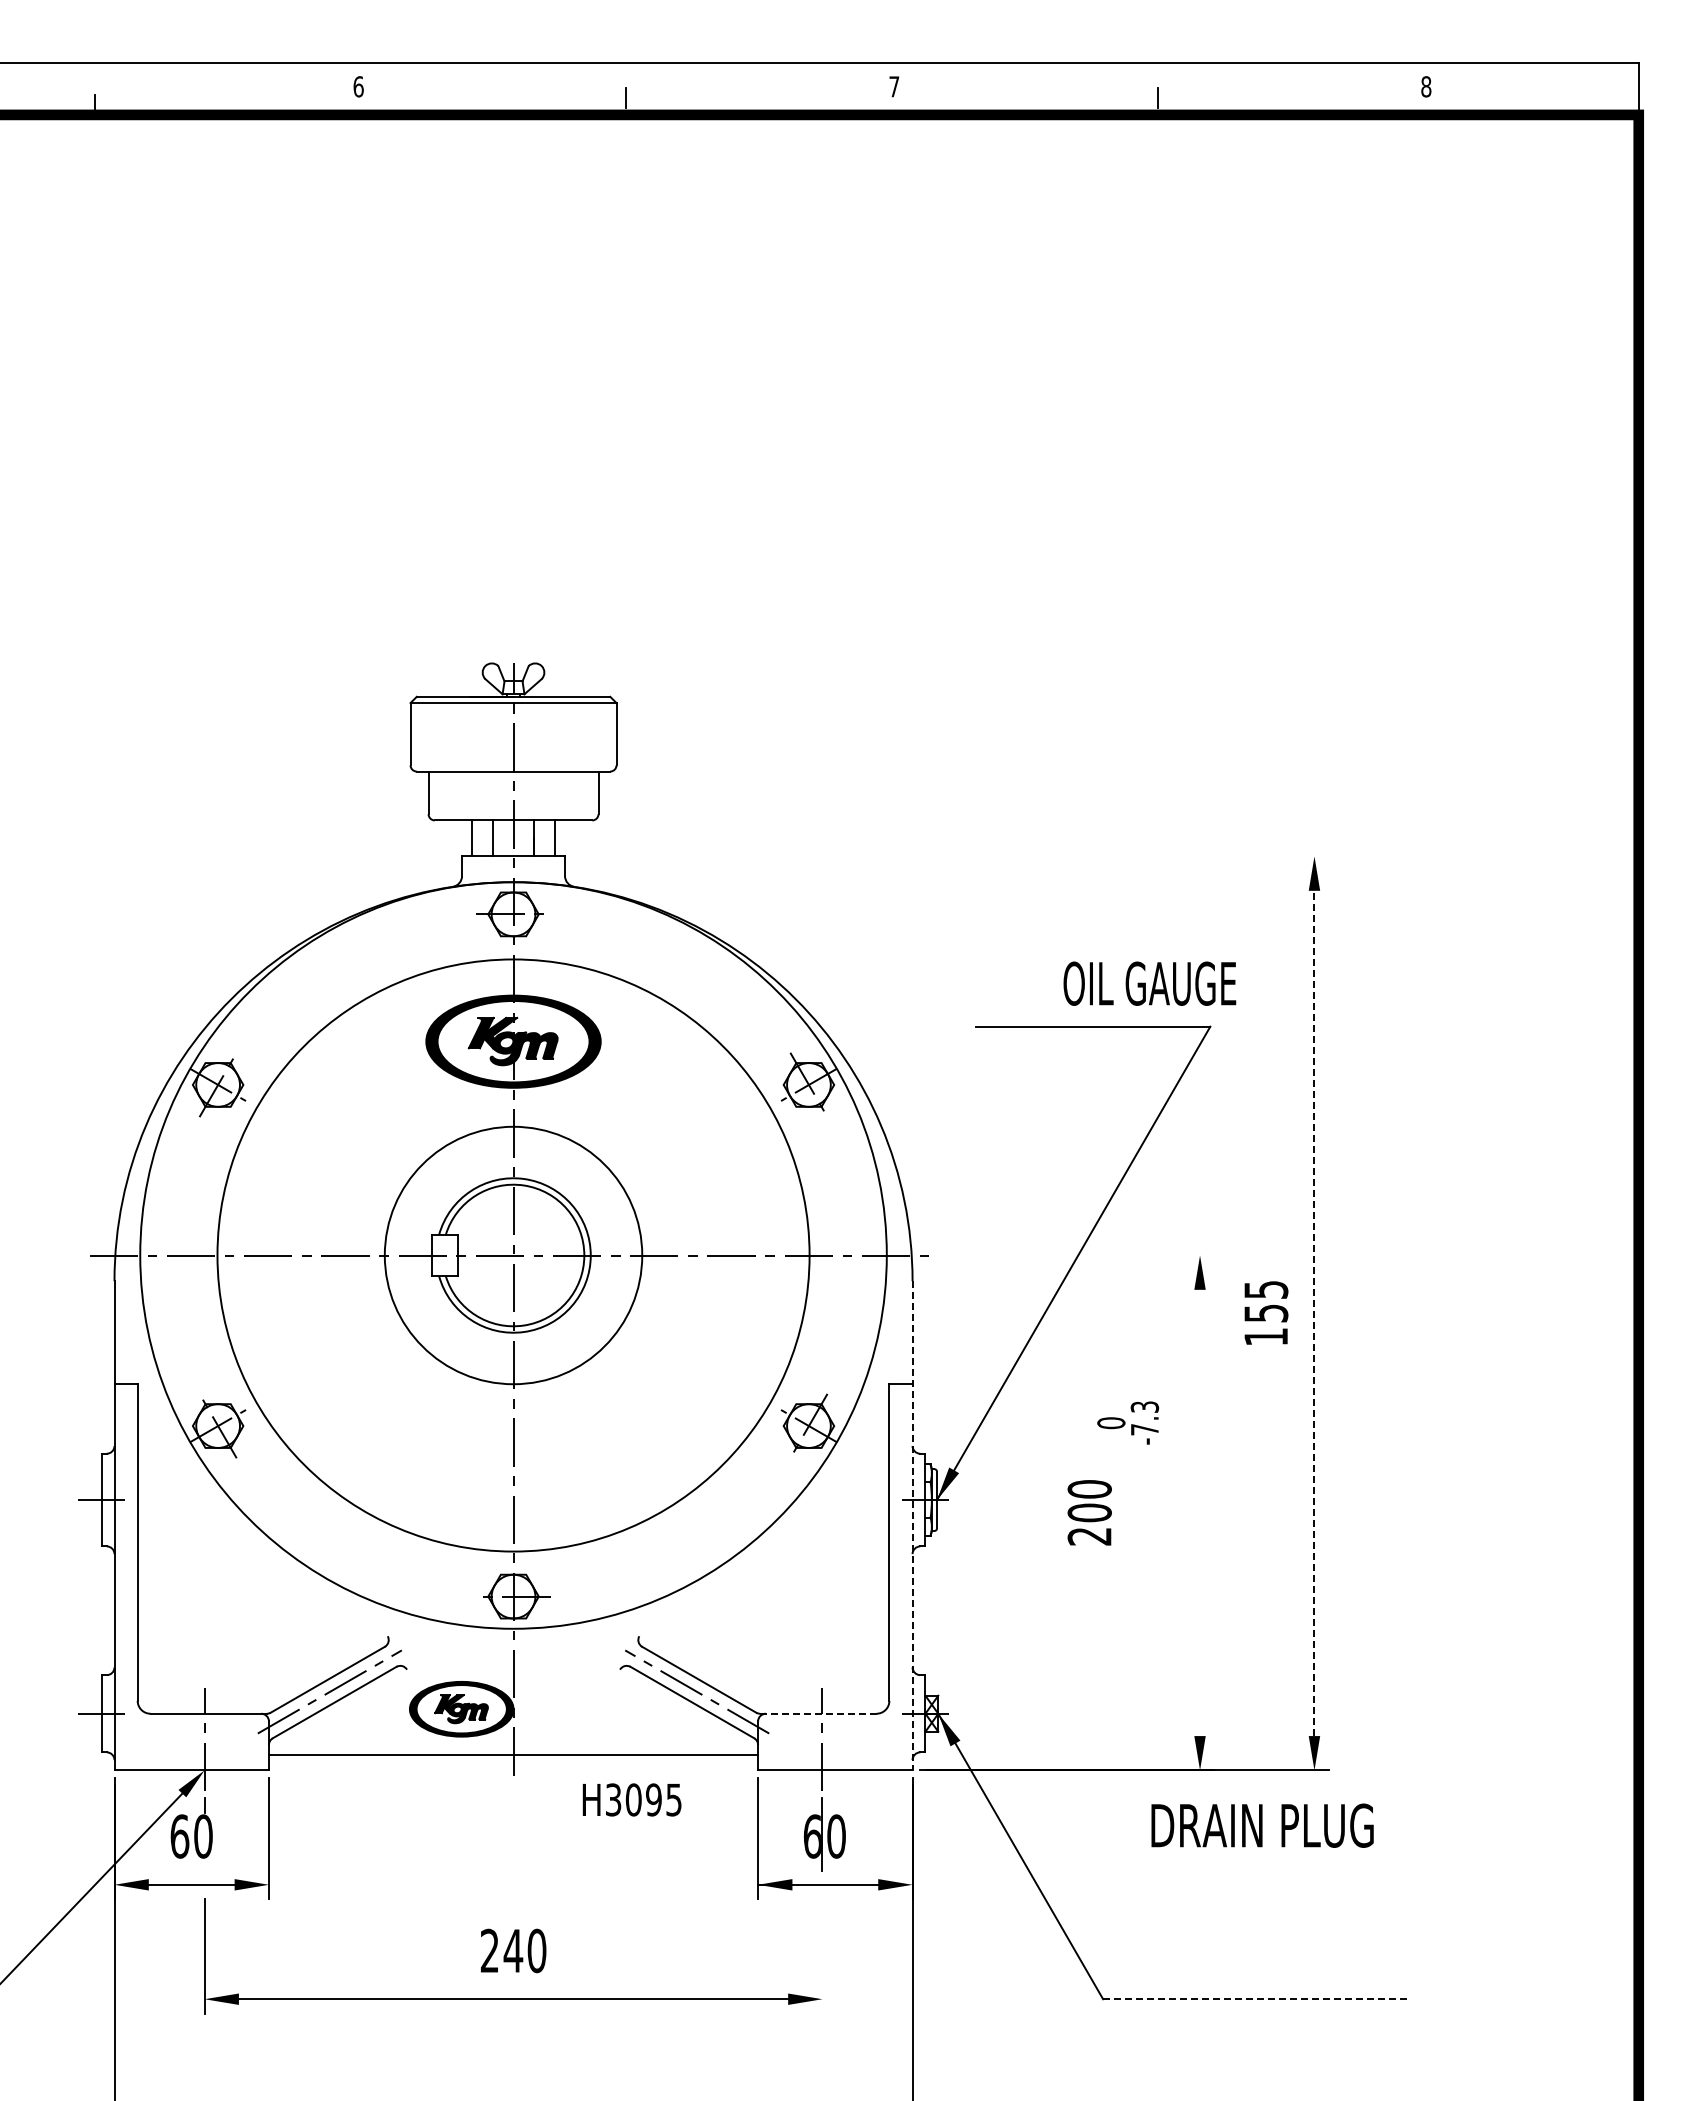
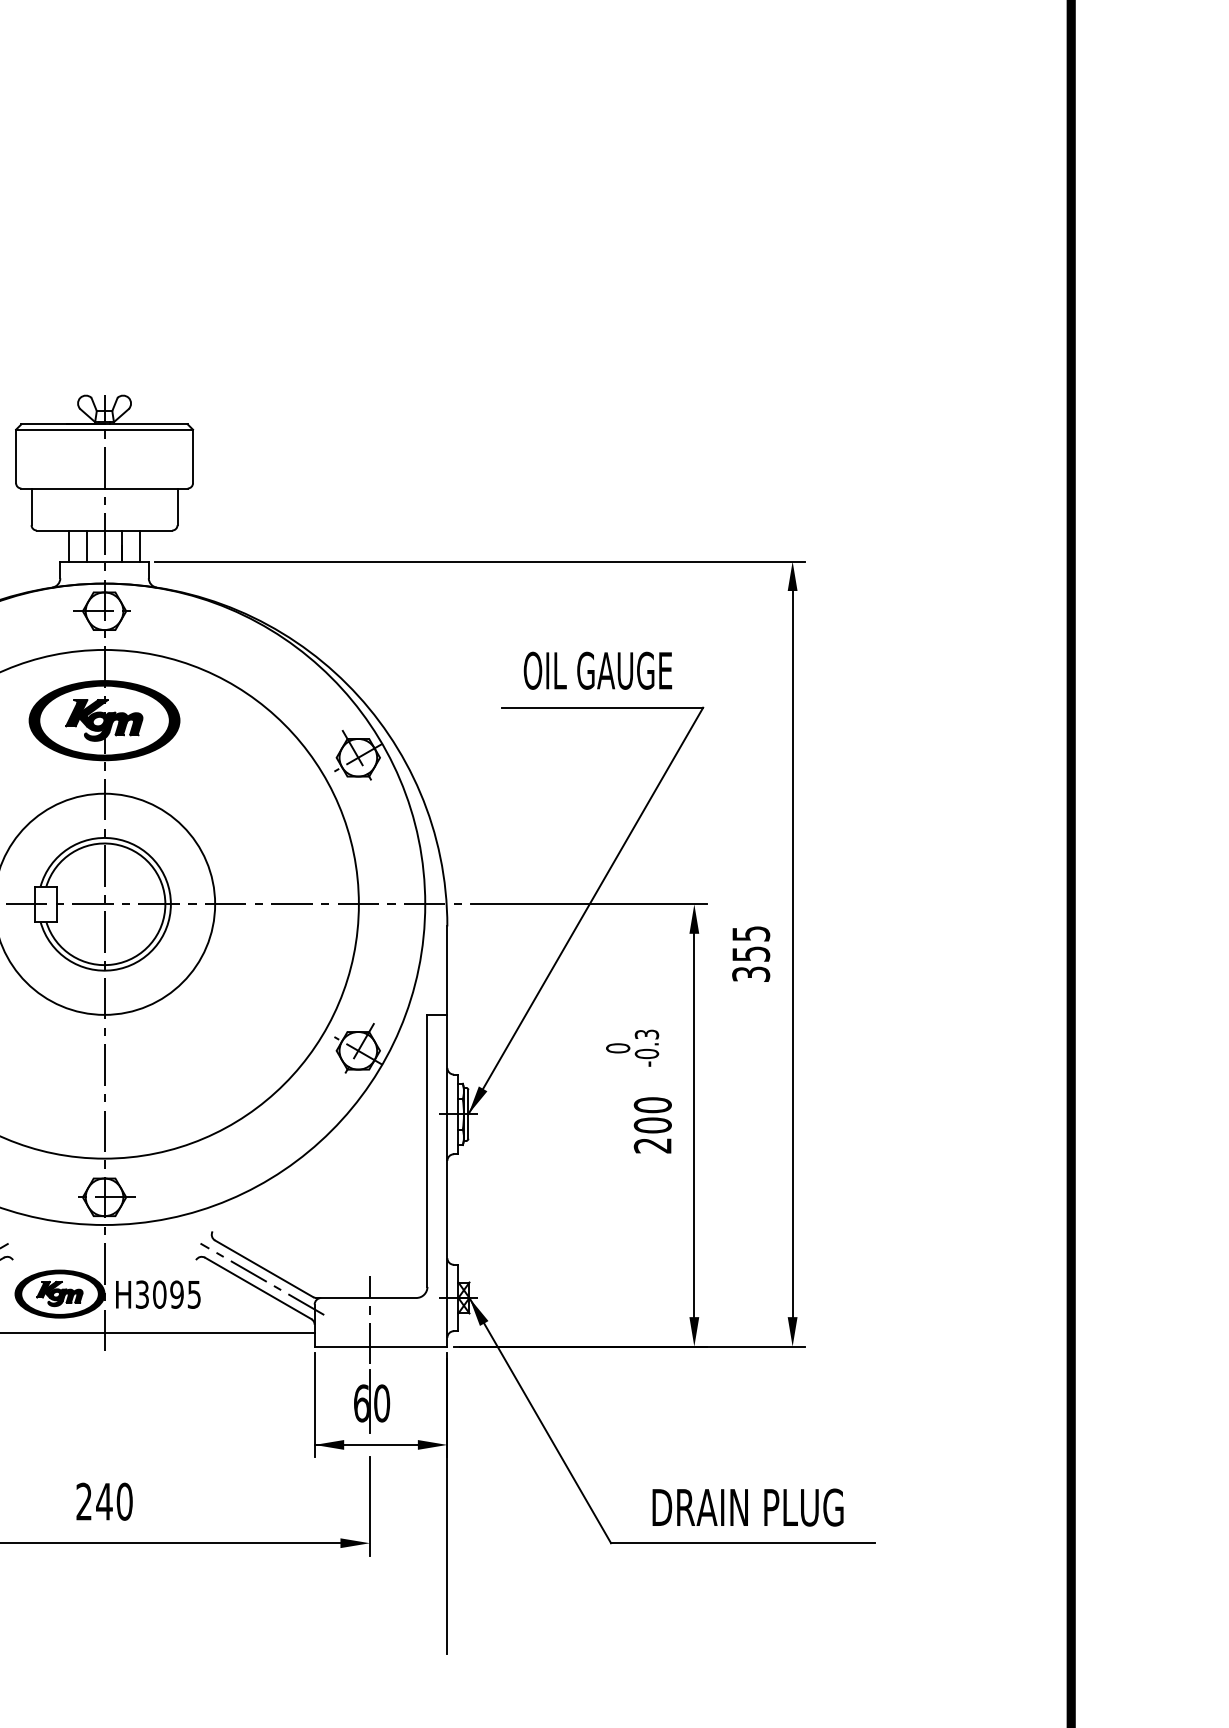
line: (950, 856) -> (479, 561), added
text: (1149, 983) -> (597, 670), moved
line: (1076, 1255) -> (588, 904), added
line: (1314, 1313) -> (792, 954), dashed -> solid
text: (1266, 1336) -> (751, 973), 155 -> 355
text: (1144, 1429) -> (646, 1053), -7.3 -> -0.3
text: (1089, 1512) -> (652, 1125), moved
line: (1200, 1512) -> (694, 1125), added
line: (912, 1525) -> (447, 1136), dashed -> solid
line: (817, 1713) -> (365, 1297), dashed -> solid
text: (631, 1799) -> (157, 1294), moved
text: (1262, 1825) -> (747, 1507), moved
line: (822, 1956) -> (369, 1506), added
line: (1256, 1999) -> (742, 1543), dashed -> solid

